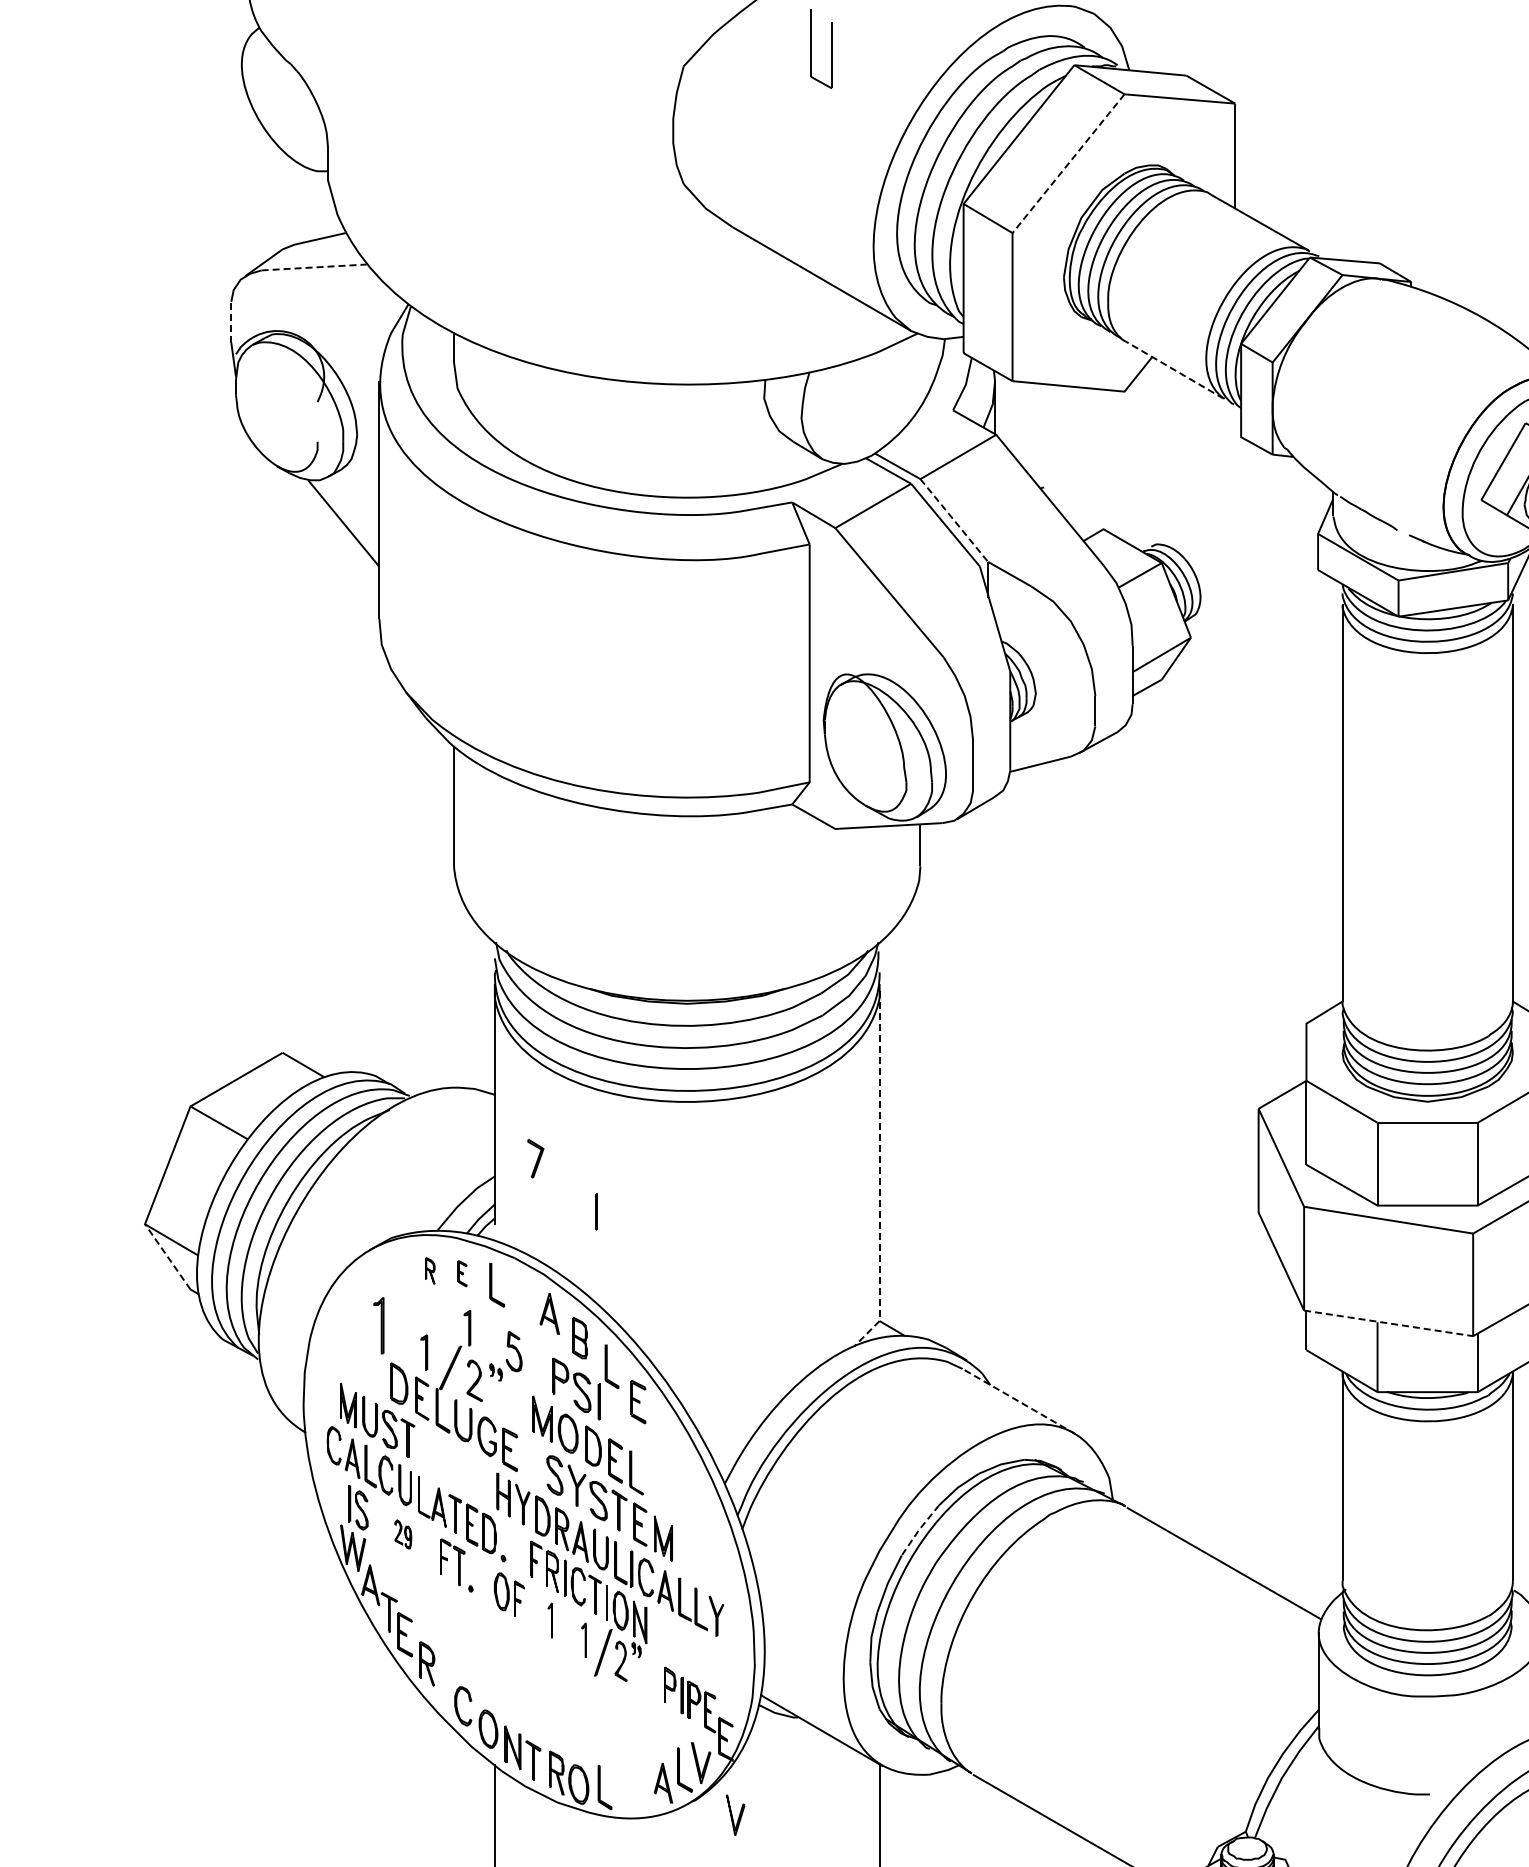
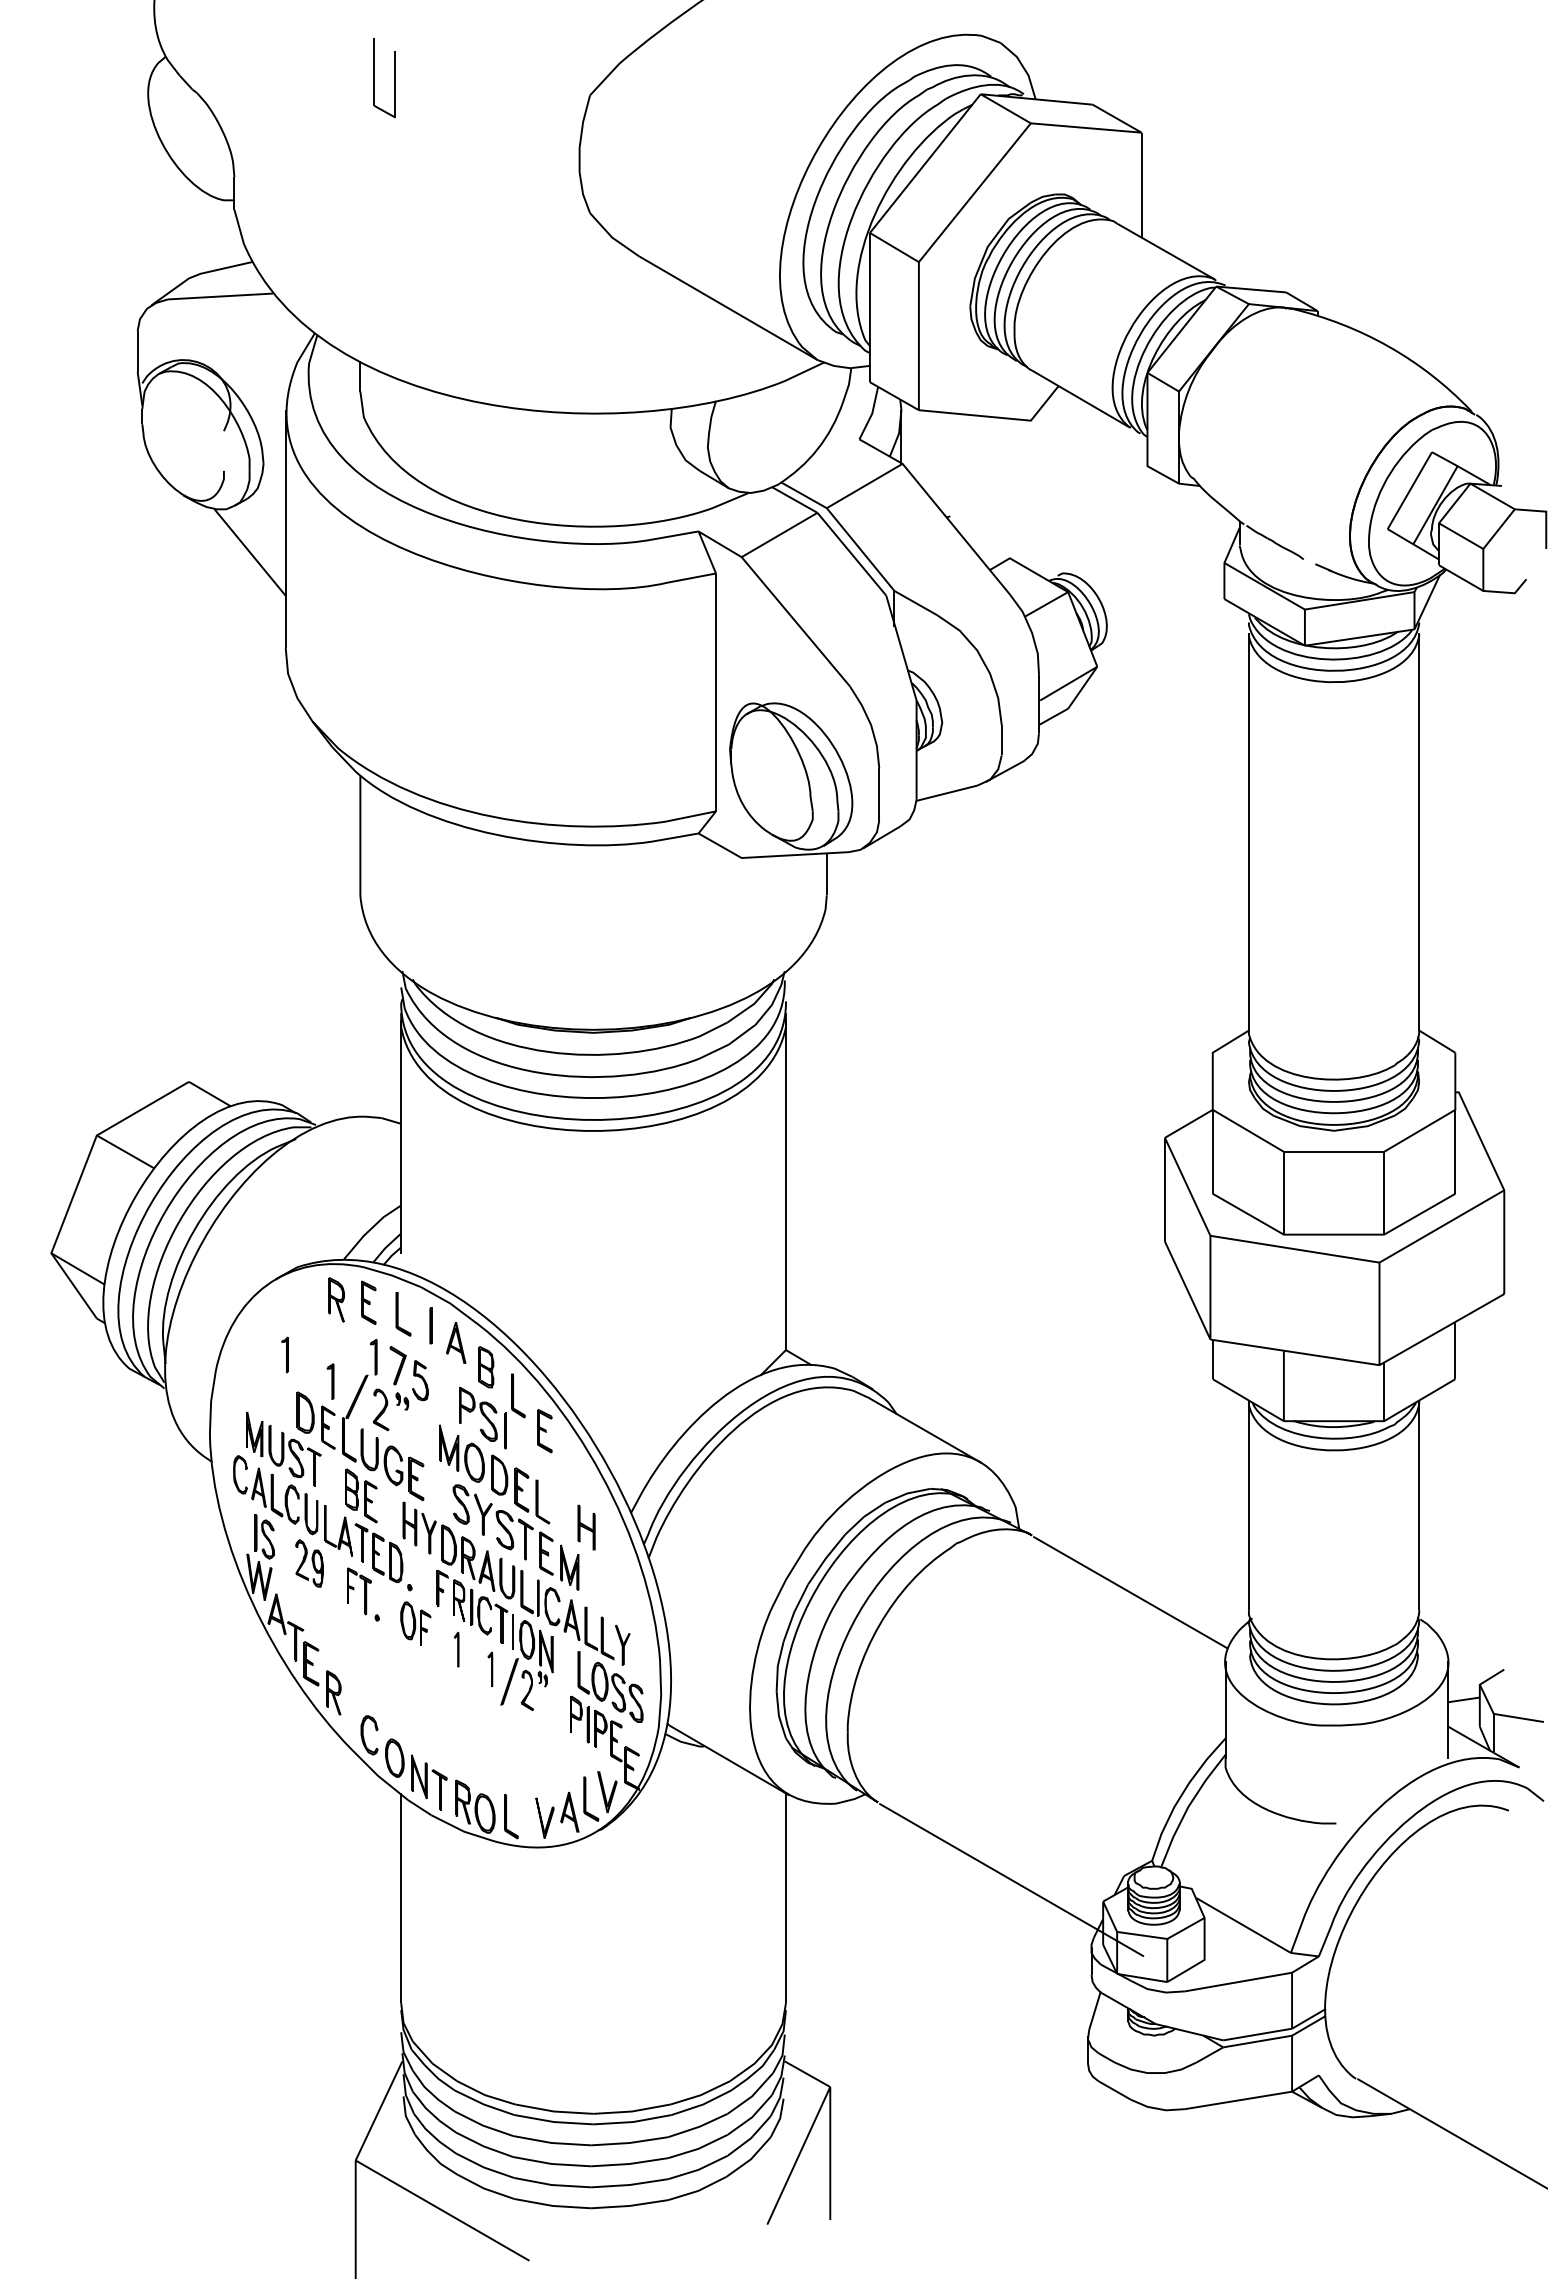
part: (811, 49) -> (374, 78), moved
line: (1068, 164) -> (974, 193), dashed -> solid
line: (314, 267) -> (220, 296), dashed -> solid
line: (231, 321) -> (137, 350), dashed -> solid
line: (1175, 370) -> (1081, 399), dashed -> solid
line: (954, 520) -> (860, 549), dashed -> solid
part: (535, 1158) -> (397, 1365), moved
line: (879, 1175) -> (785, 1204), dashed -> solid
line: (596, 1211) -> (430, 1325), moved
line: (168, 1256) -> (74, 1285), dashed -> solid
part: (430, 1270) -> (336, 1299), size x1.67
part: (462, 1273) -> (368, 1302), size x1.67
line: (1389, 1323) -> (1295, 1352), dashed -> solid
part: (378, 1325) -> (284, 1354), size x0.62
line: (1018, 1401) -> (924, 1430), dashed -> solid
part: (455, 1466) -> (361, 1495), added
part: (680, 1498) -> (586, 1527), added
line: (919, 1529) -> (825, 1558), dashed -> solid
part: (403, 1534) -> (309, 1563), size x1.67
part: (704, 1657) -> (610, 1686), added
part: (735, 1814) -> (544, 1817), moved

